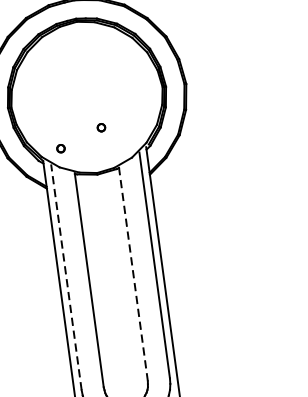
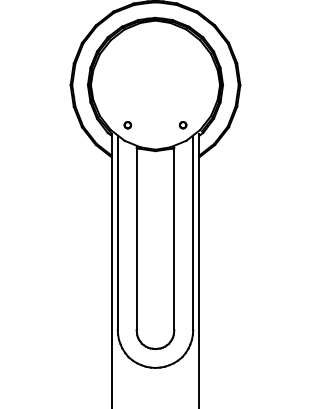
part: (101, 128) -> (183, 125), moved
line: (133, 273) -> (174, 238), dashed -> solid
line: (66, 277) -> (117, 233), dashed -> solid

